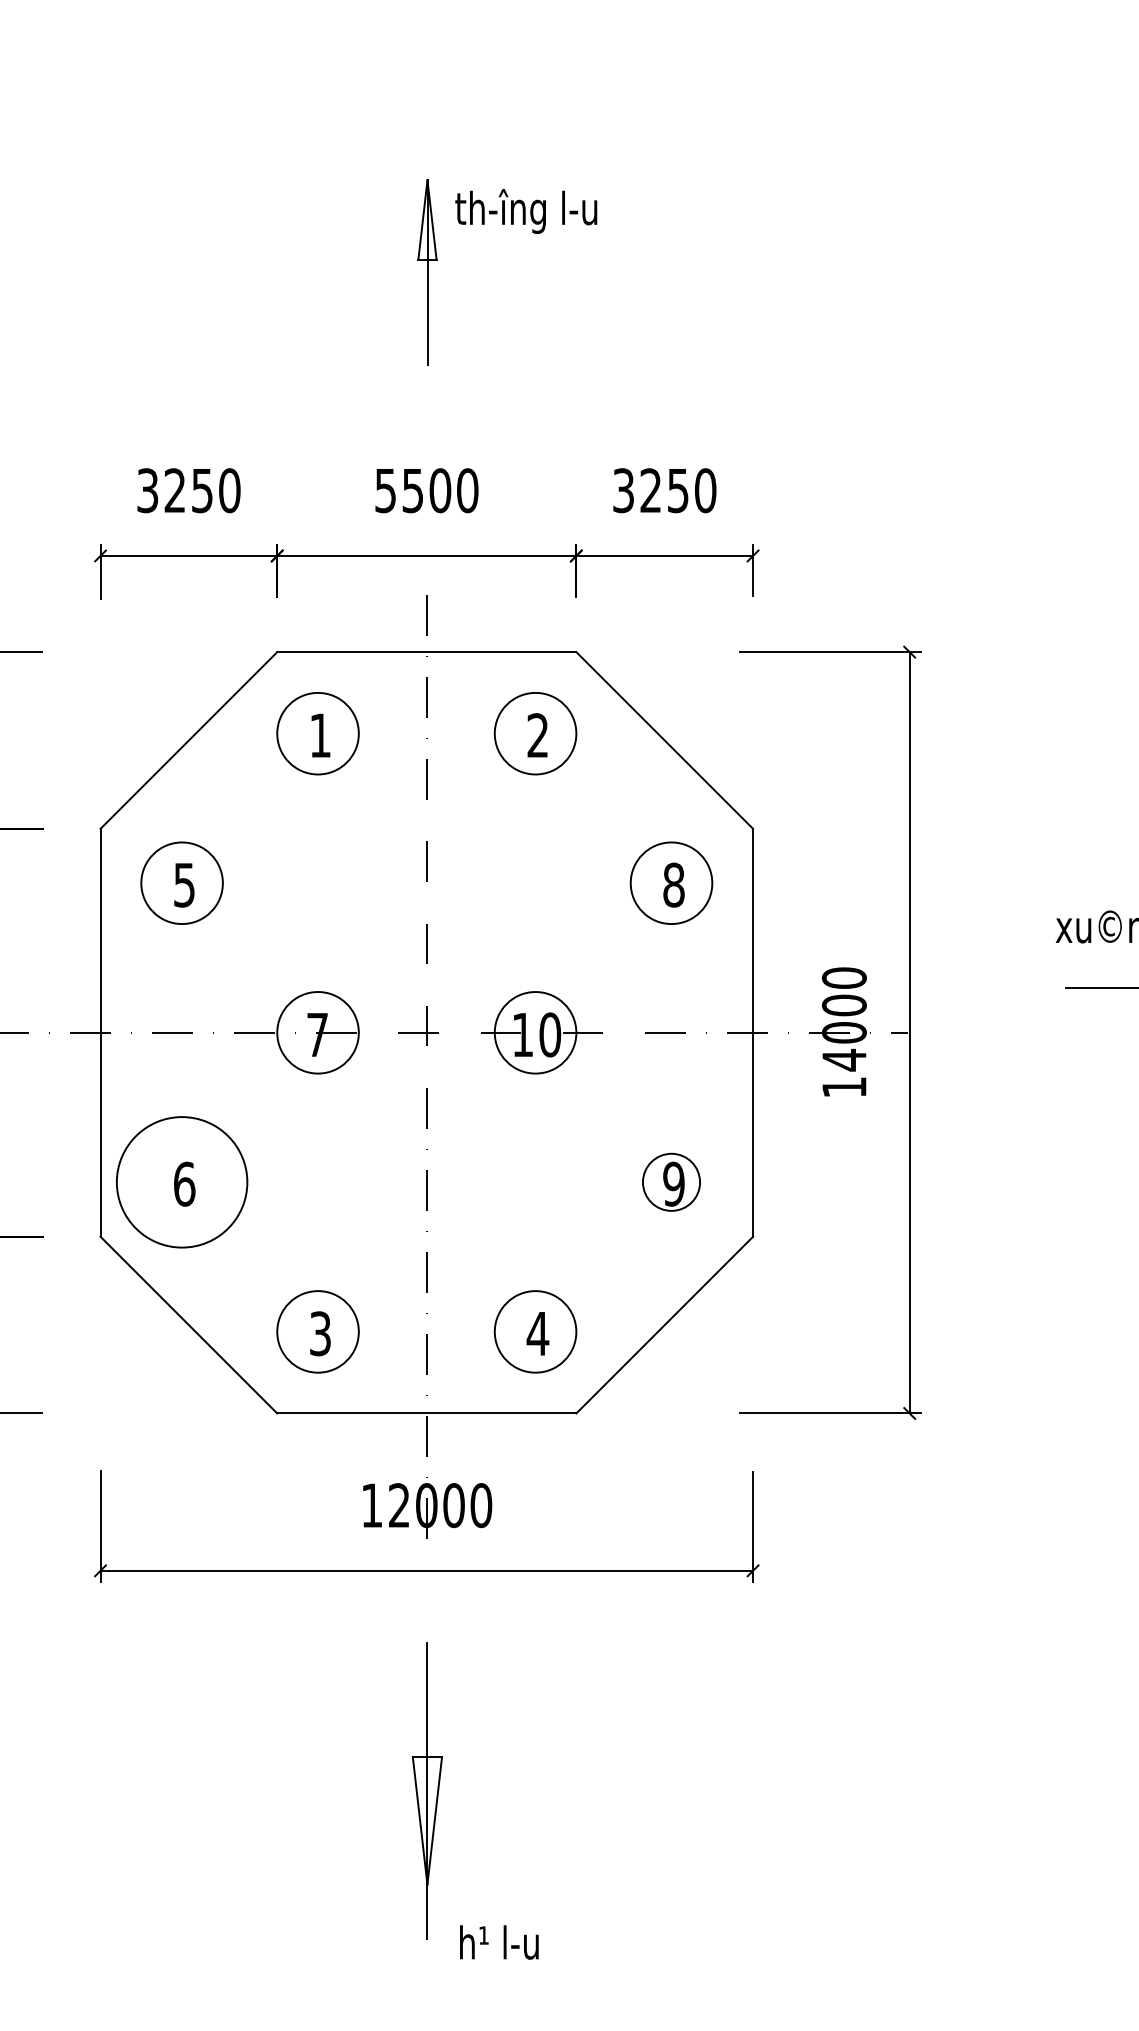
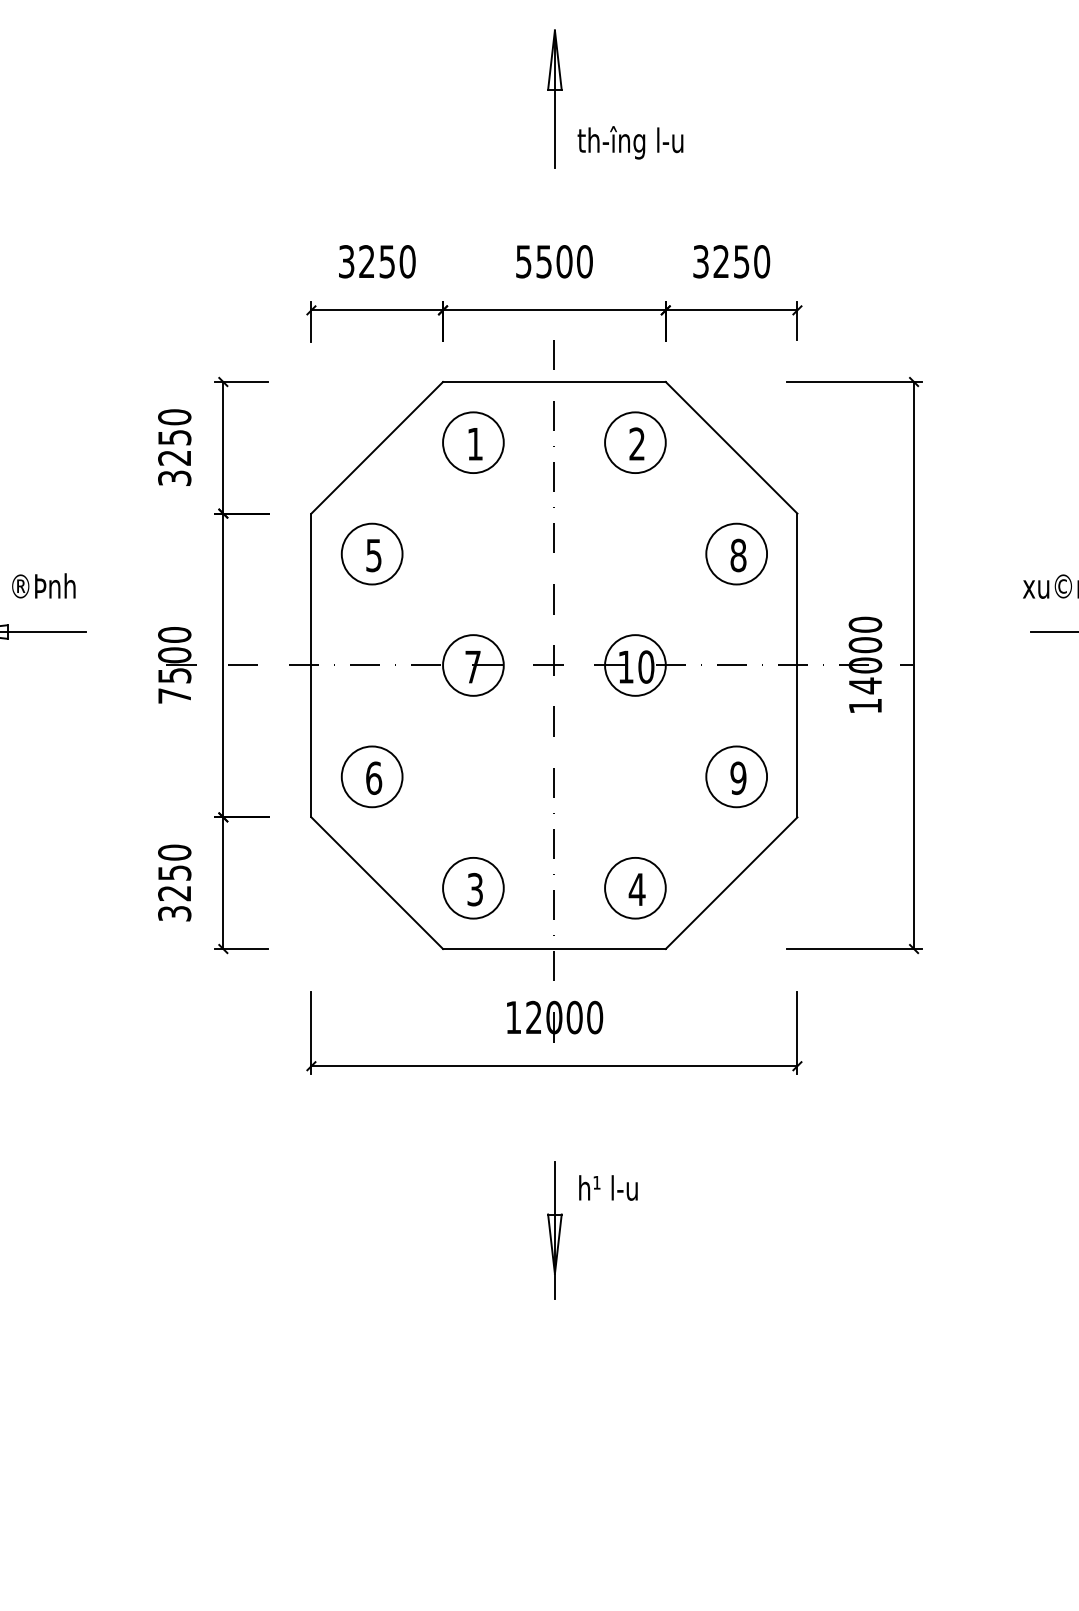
text: (526, 211) -> (630, 142), moved
circle: (181, 1181) -> (371, 776), size x0.62
circle: (671, 1181) -> (736, 776), size x1.43
part: (426, 1791) -> (554, 1230), size x0.62
text: (499, 1941) -> (608, 1187), moved

